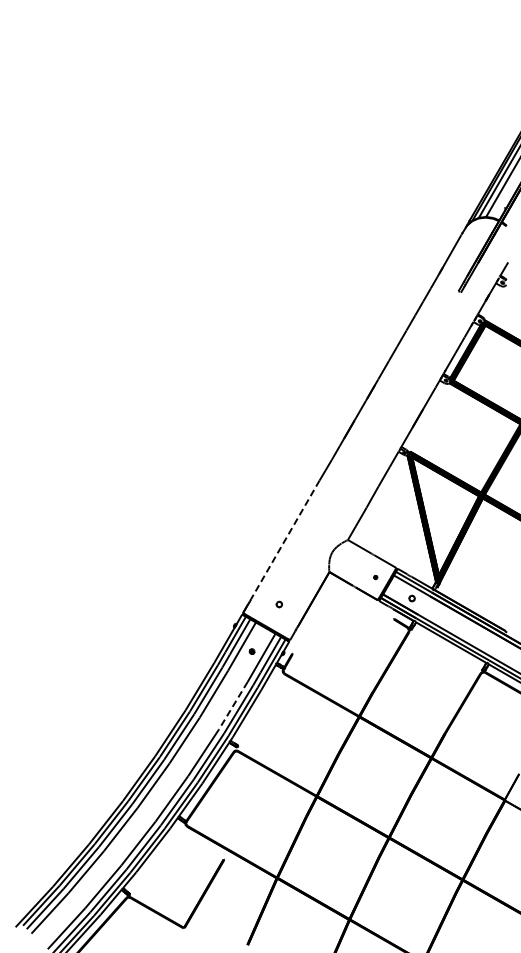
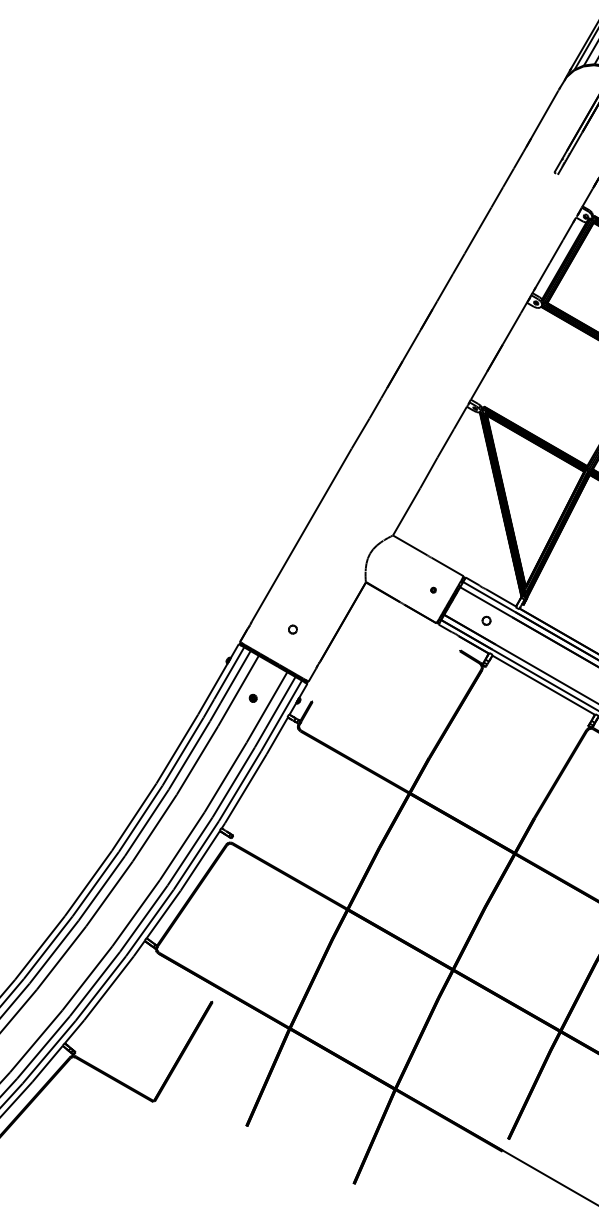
line: (285, 539) -> (301, 534), dashed -> solid
line: (233, 705) -> (226, 776), dashed -> solid

